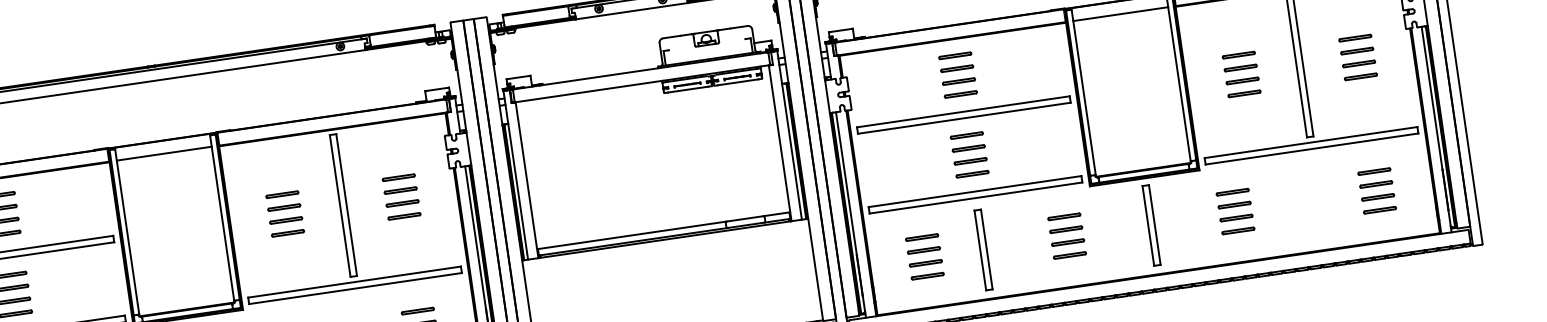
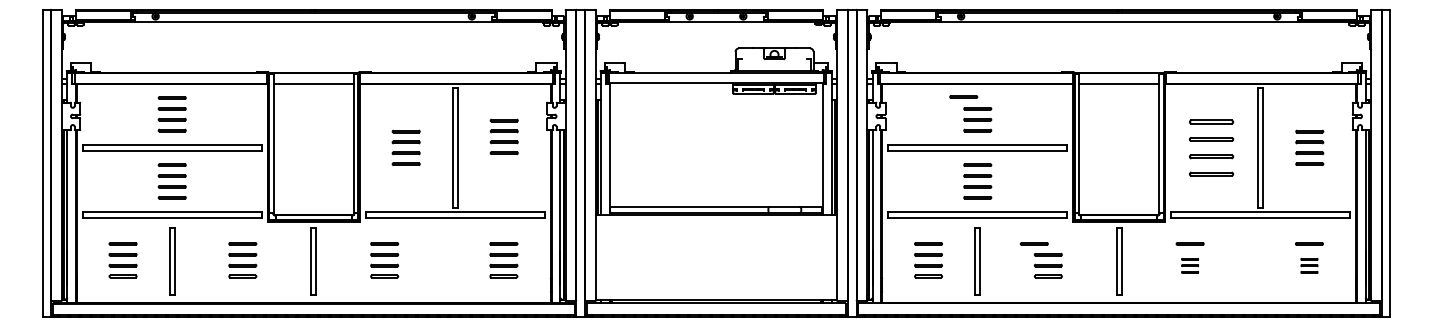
line: (954, 55) -> (963, 96), moved
part: (1241, 74) -> (1211, 147), size x1.6
part: (400, 196) -> (503, 136), moved
part: (1378, 197) -> (1309, 265), size x0.6
line: (1063, 216) -> (1033, 243), moved
part: (1235, 217) -> (1189, 265), size x0.6

